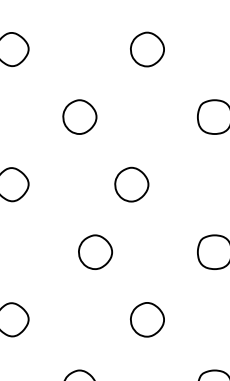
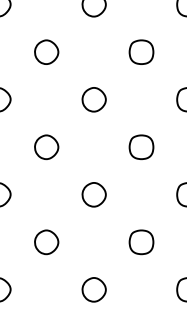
part: (130, 184) -> (93, 194), moved
part: (95, 252) -> (46, 242), moved

